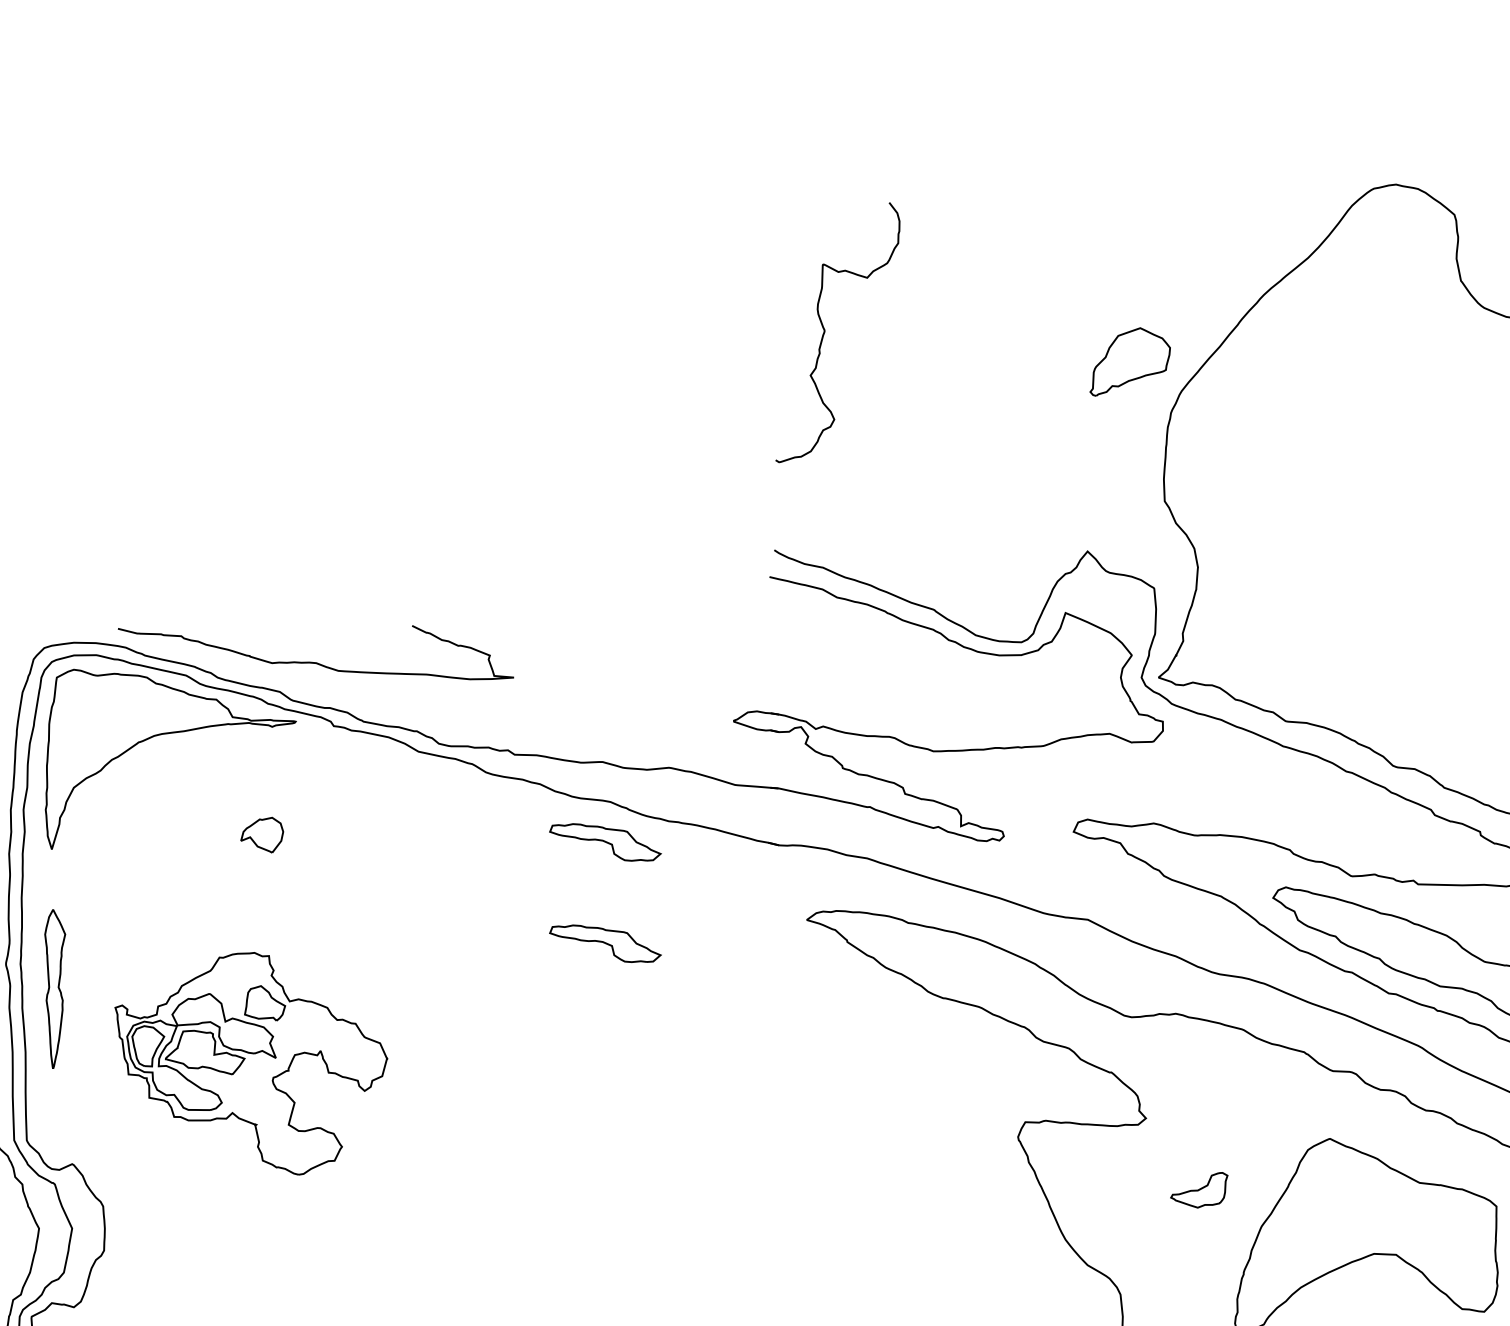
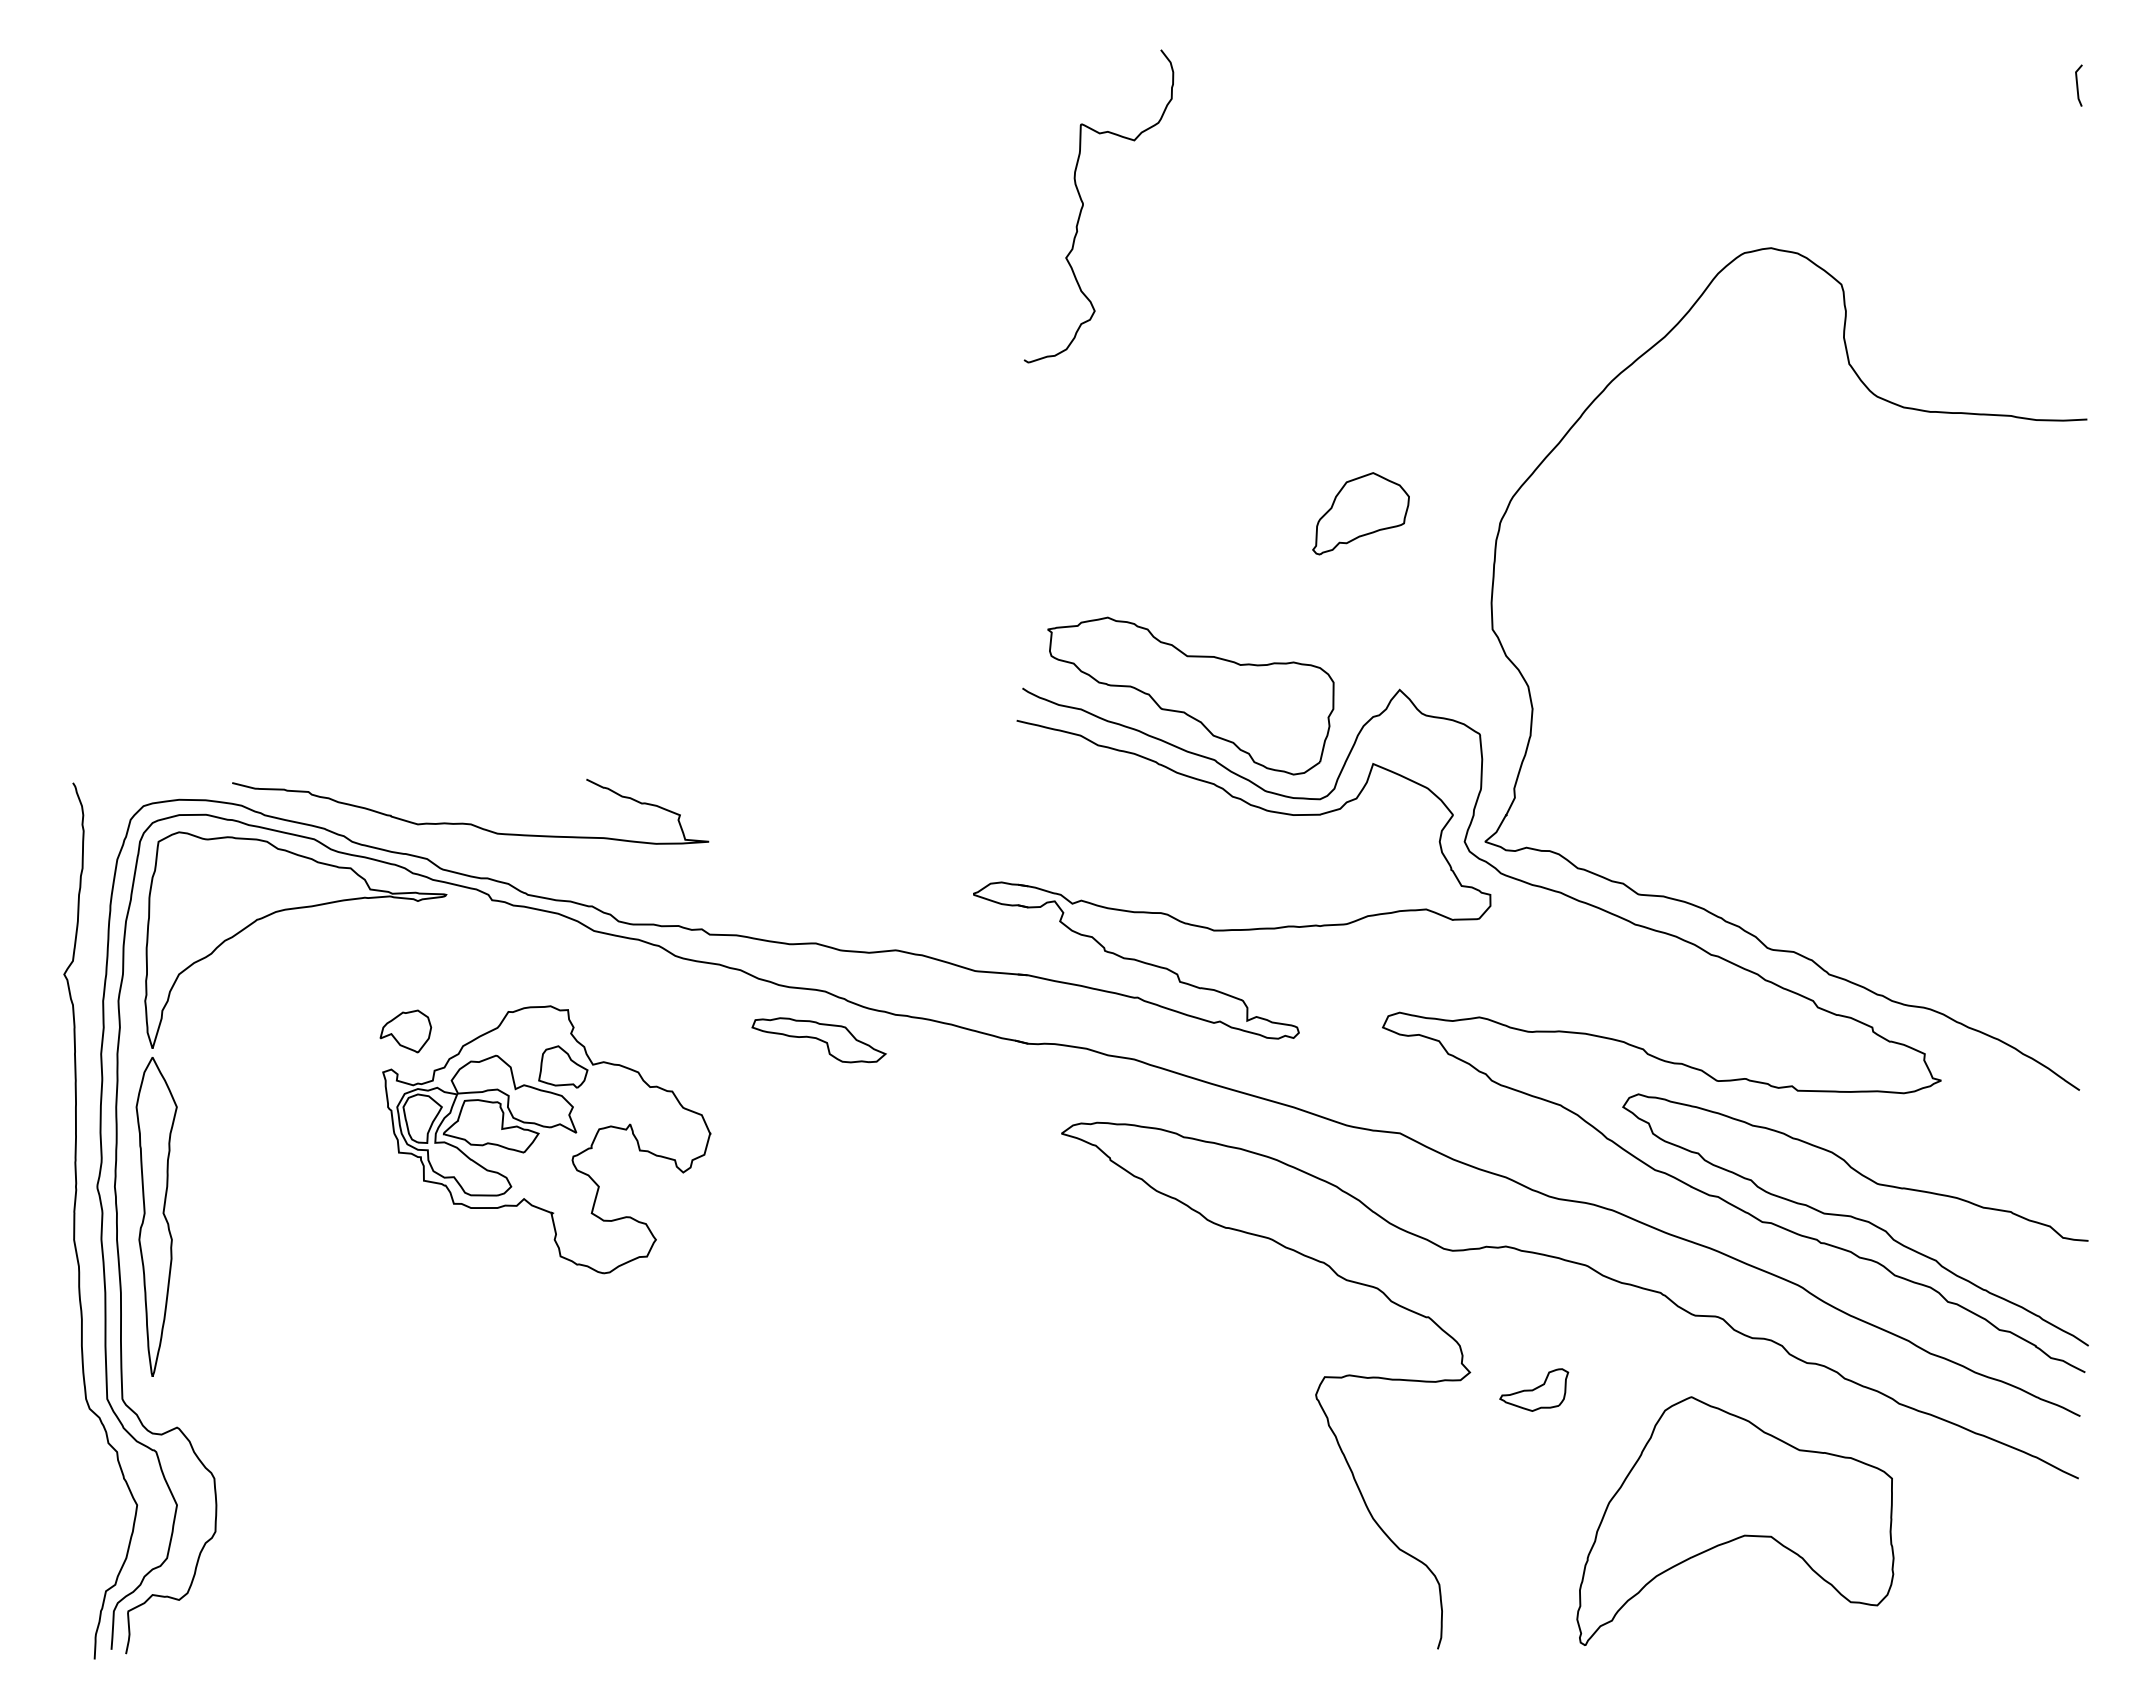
curve: (824, 332) -> (1083, 206), moved
part: (1129, 361) -> (1360, 513), moved
part: (913, 556) -> (1190, 695), added
part: (604, 943) -> (818, 1162), removed
part: (55, 988) -> (156, 1216), size x1.67
part: (251, 1063) -> (546, 1139), moved
part: (1199, 1189) -> (1534, 1389), moved

